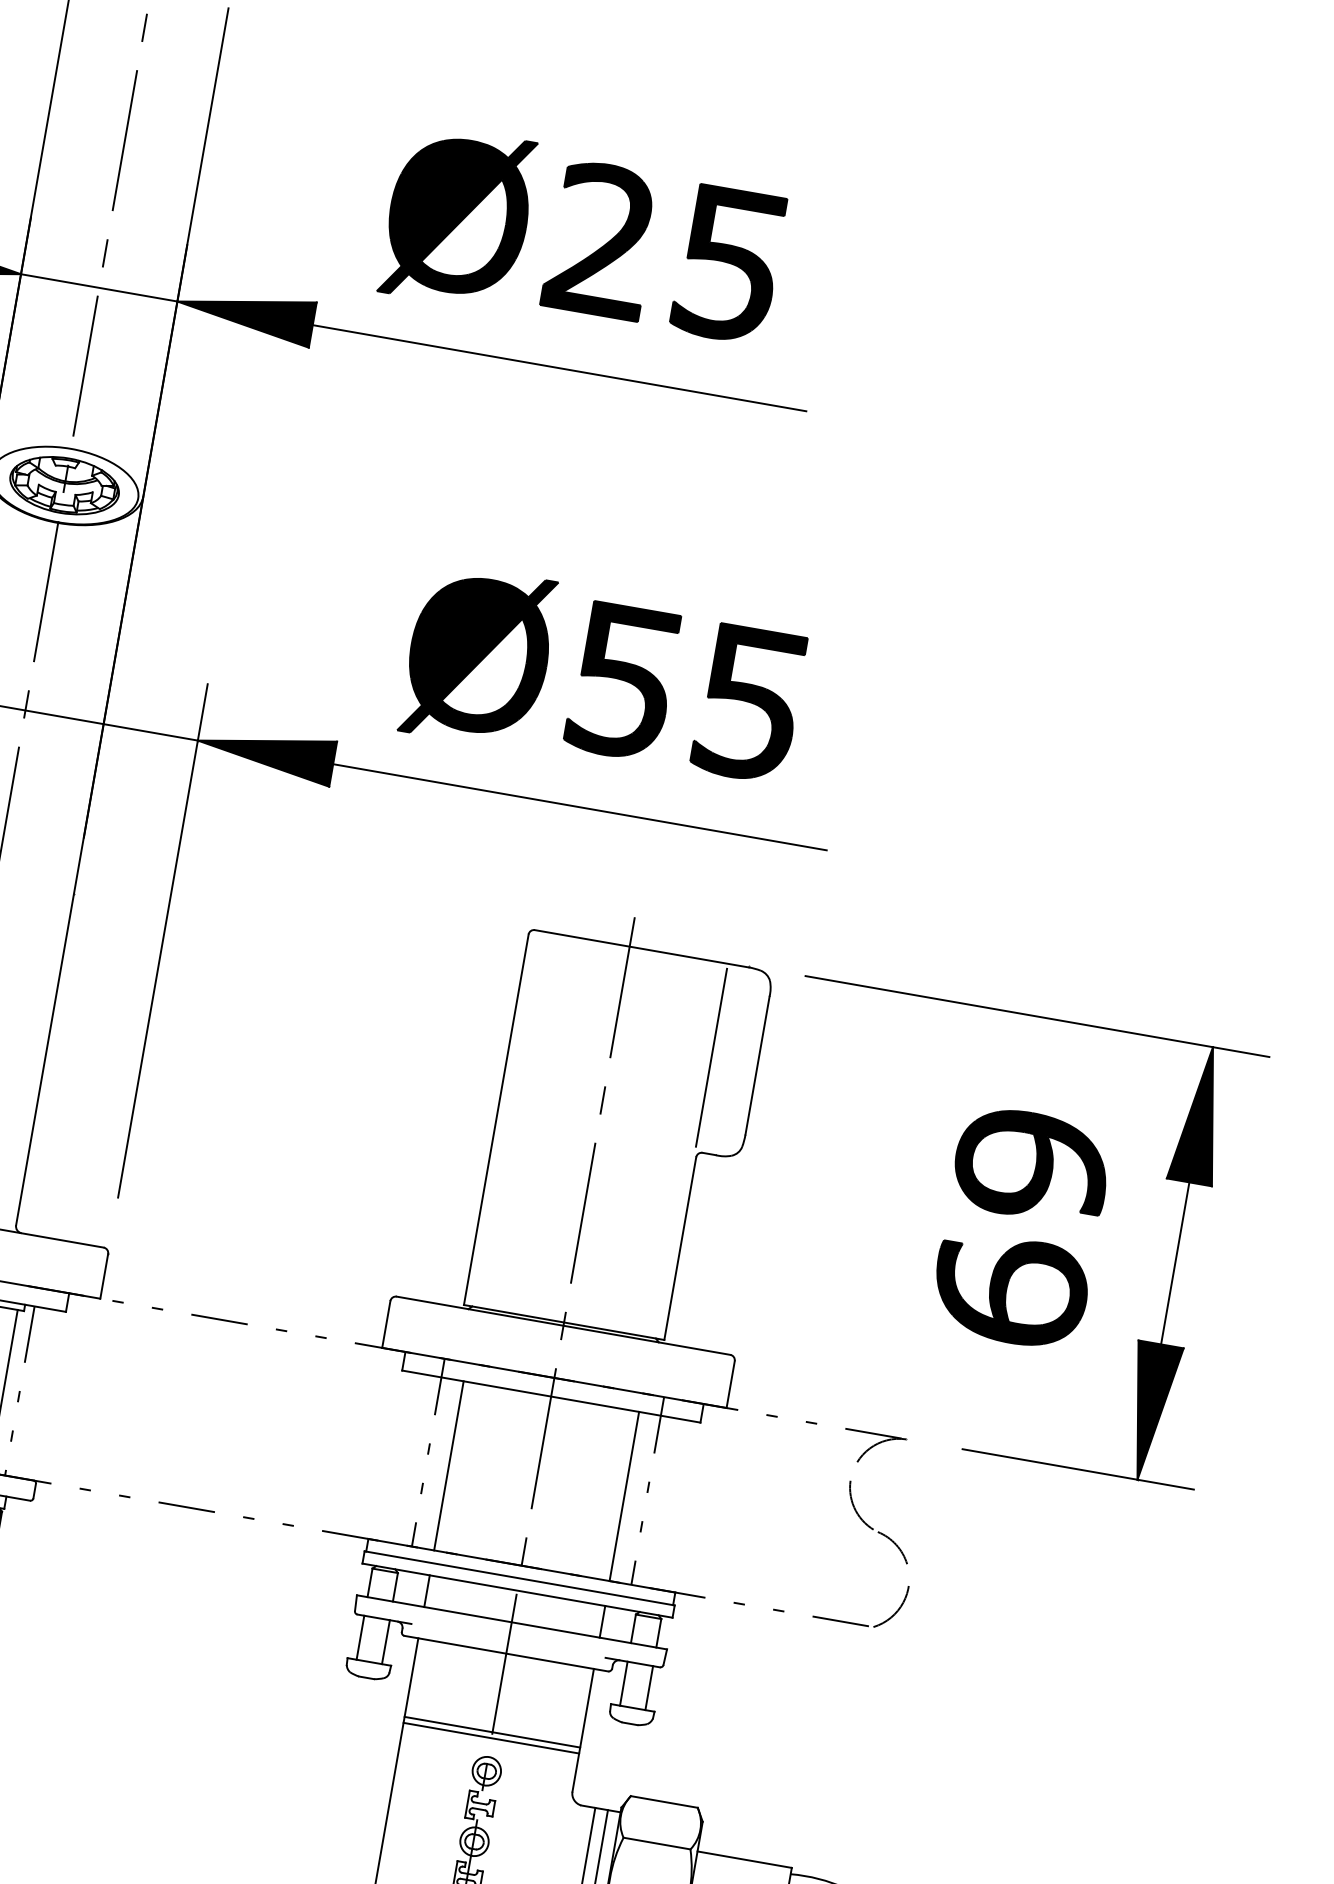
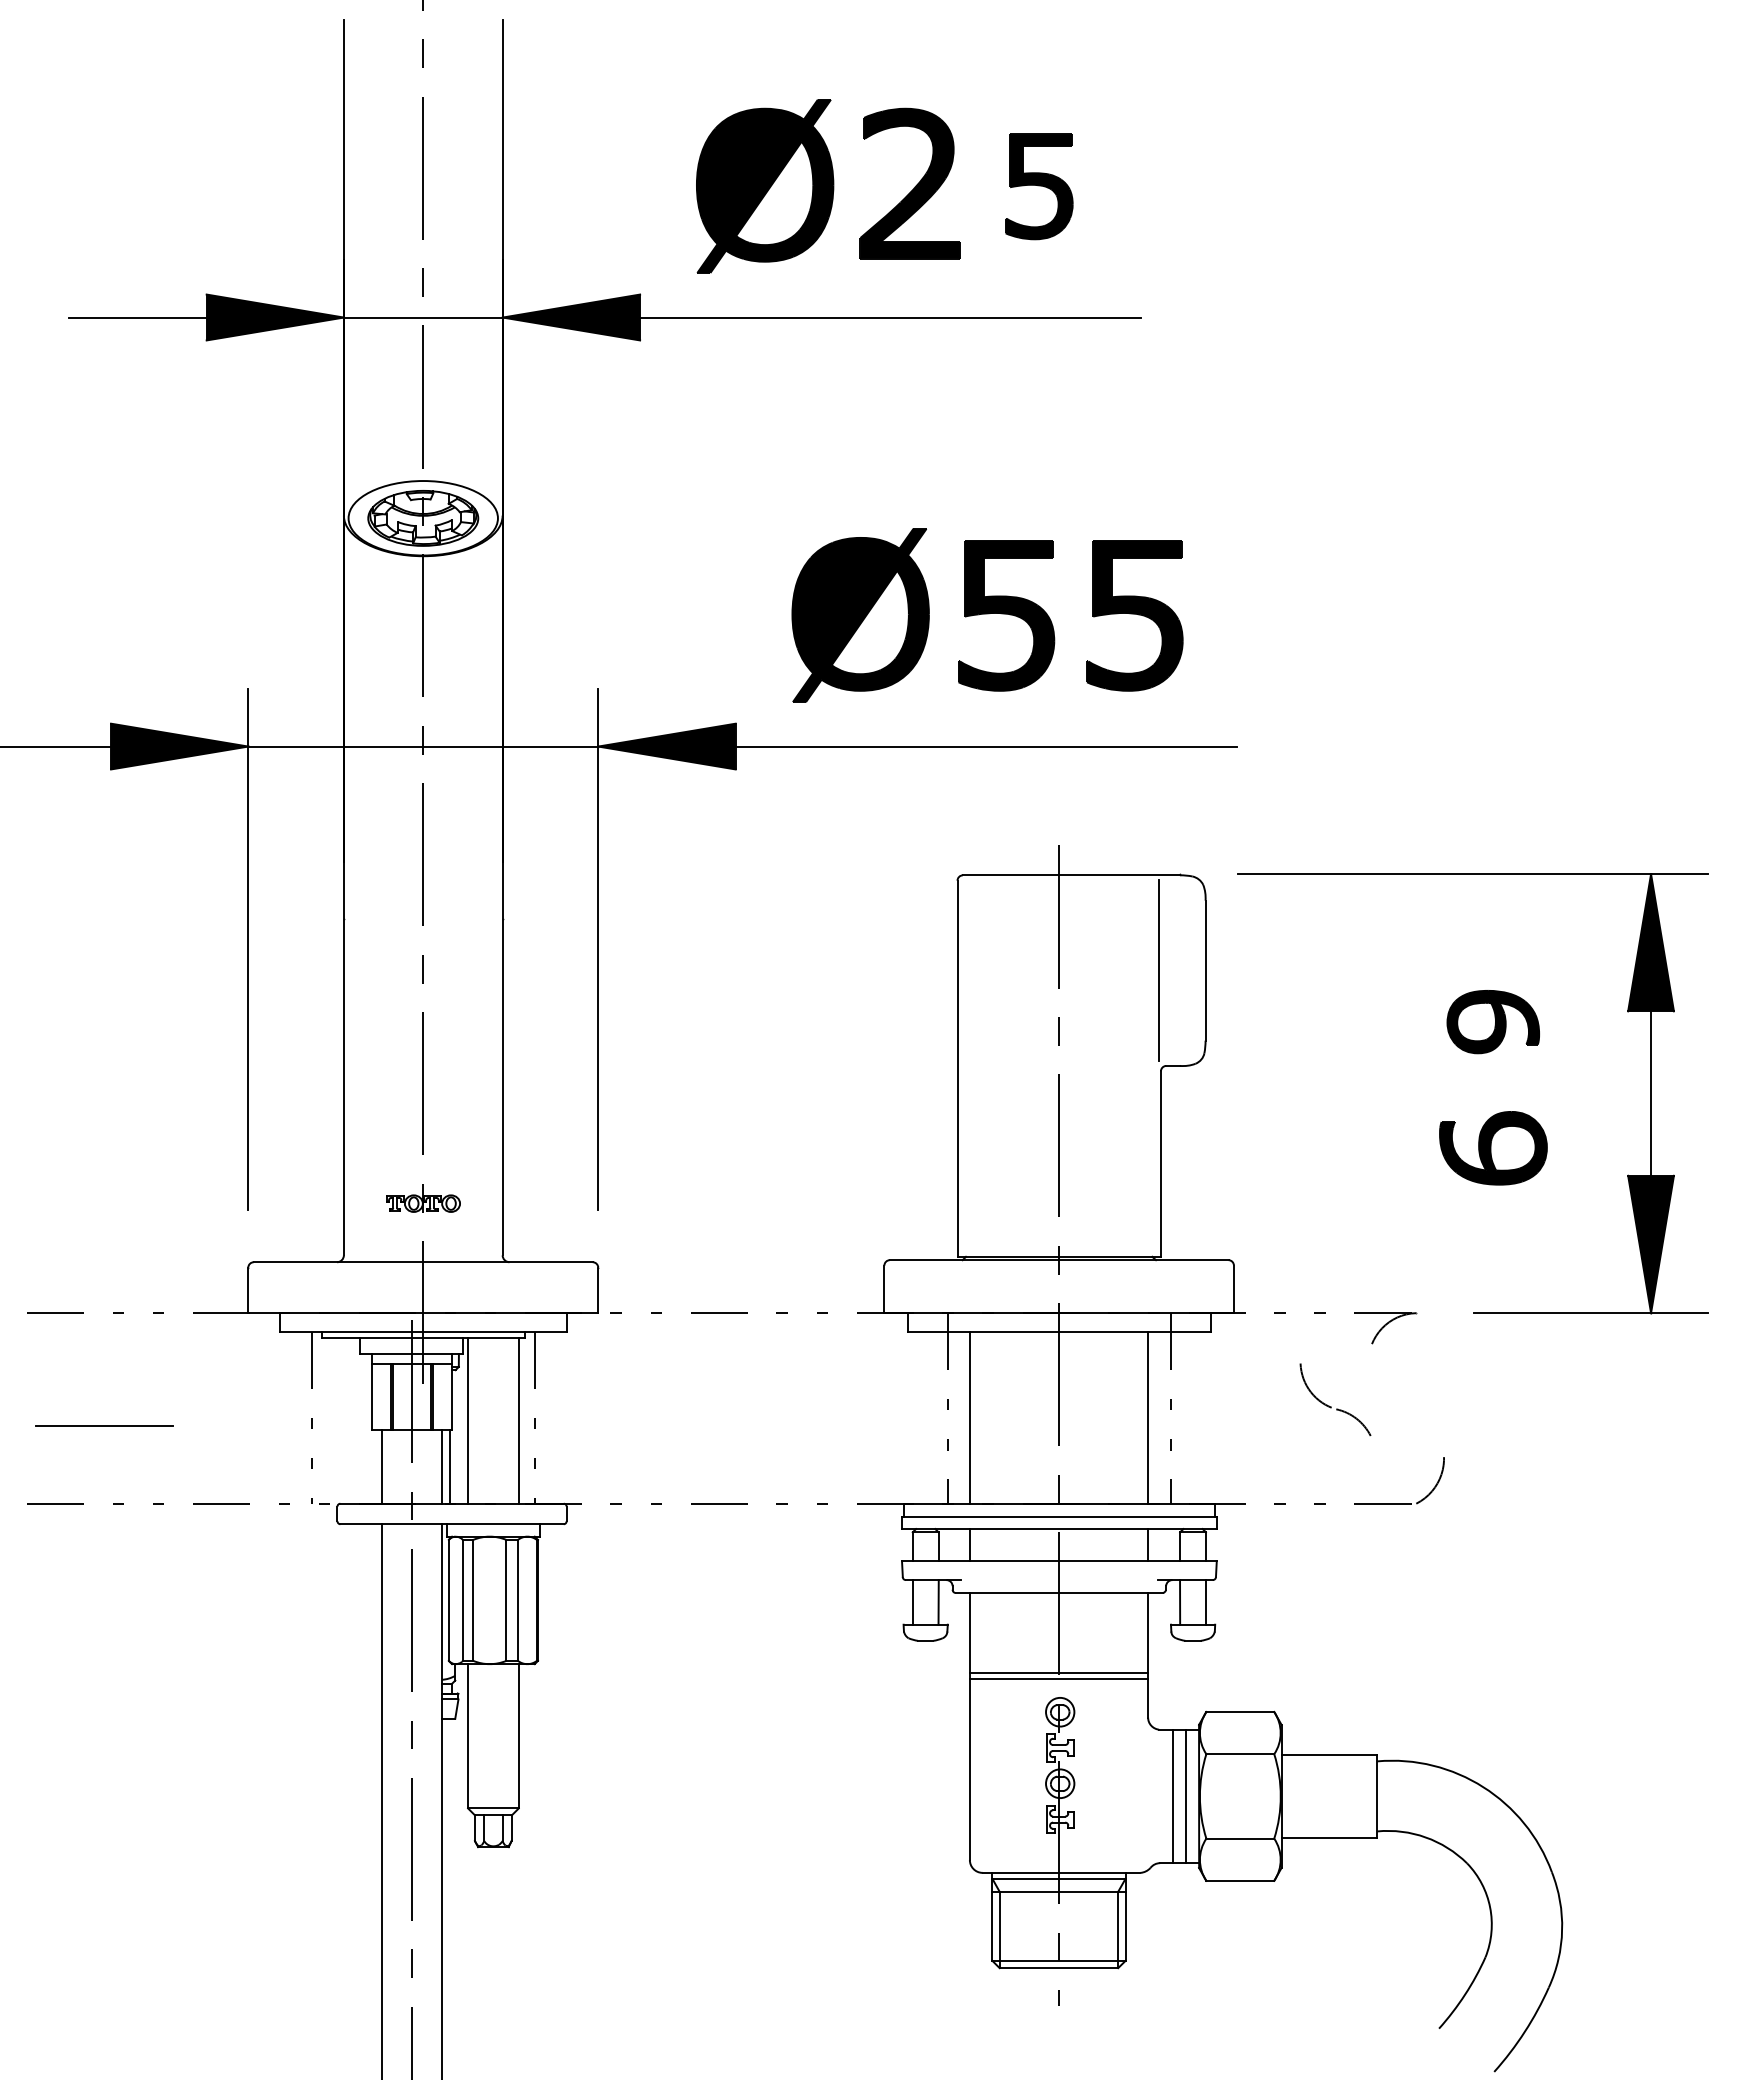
part: (727, 264) -> (1038, 186), size x0.7
part: (1032, 1165) -> (1493, 1021), size x0.6
part: (1010, 1290) -> (1493, 1148), size x0.7
part: (873, 1528) -> (1331, 1406), moved

